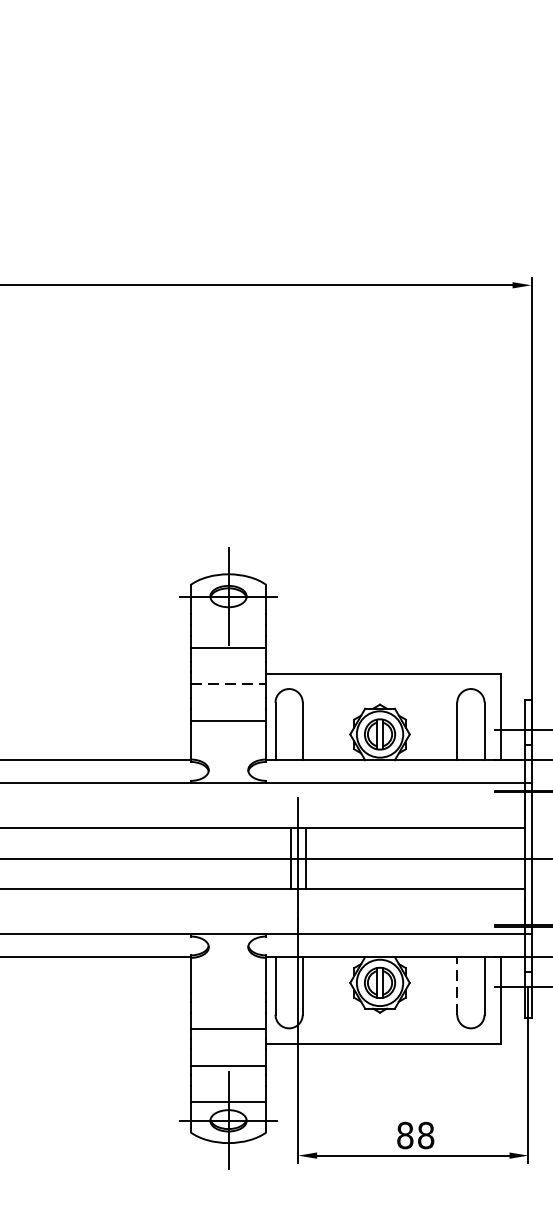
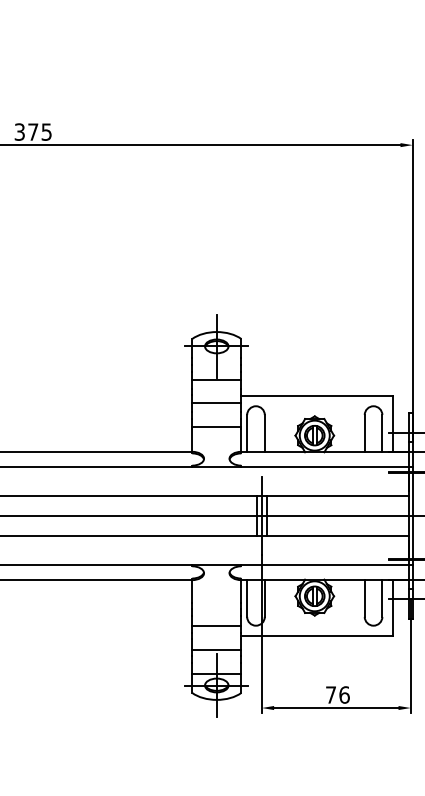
line: (229, 684) -> (217, 403), dashed -> solid
line: (456, 986) -> (364, 598), dashed -> solid
text: (415, 1134) -> (337, 694), 88 -> 76

